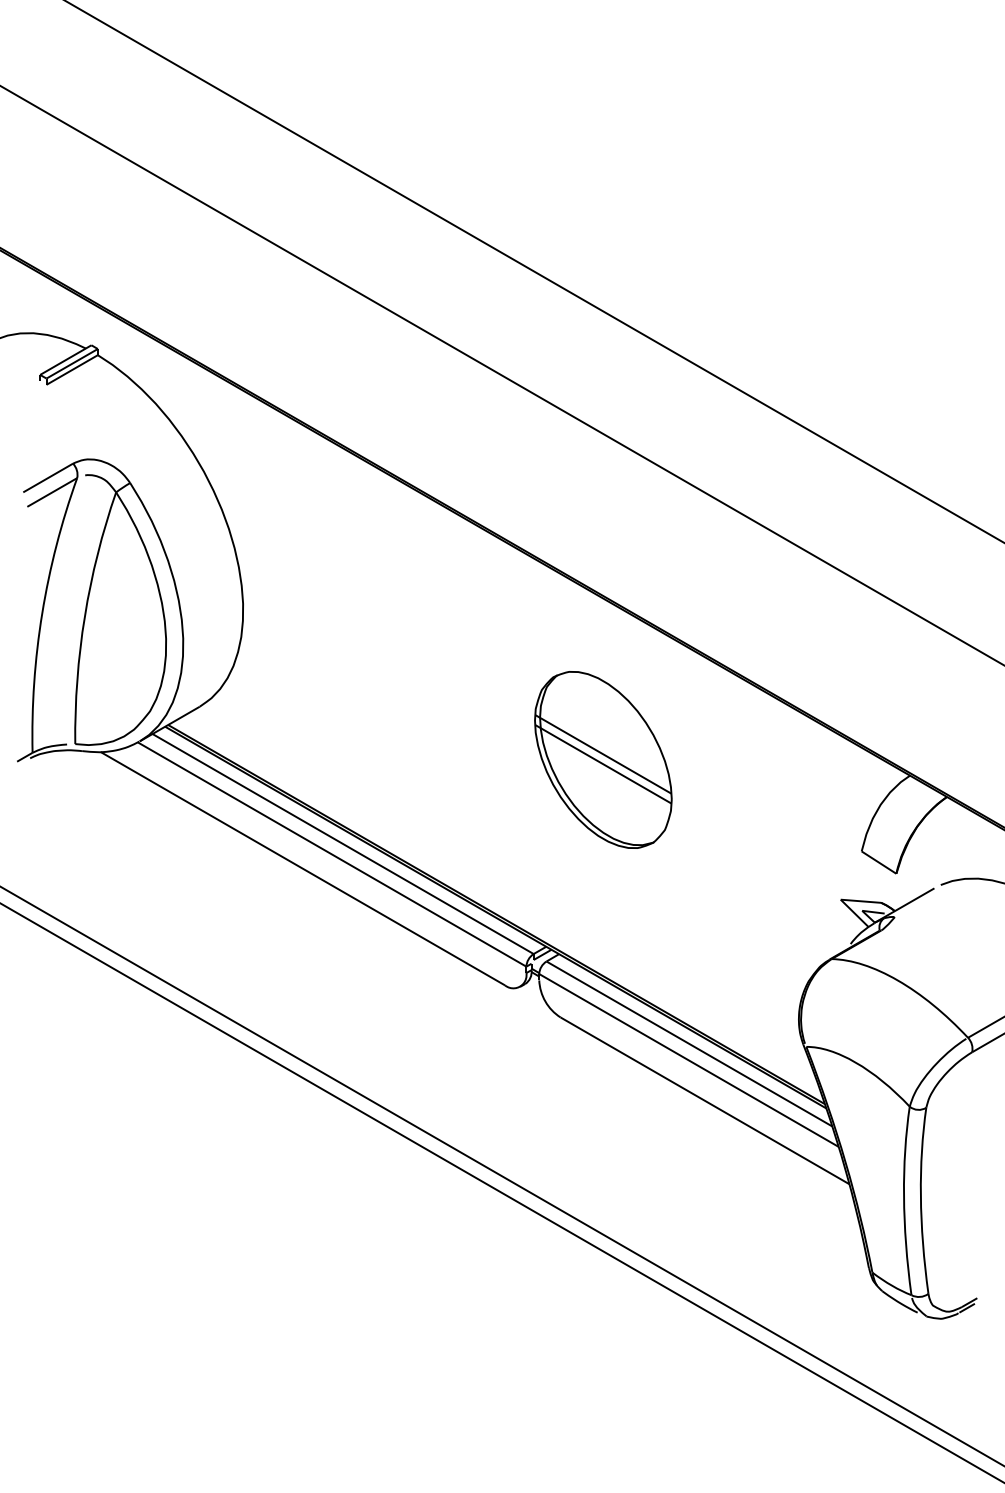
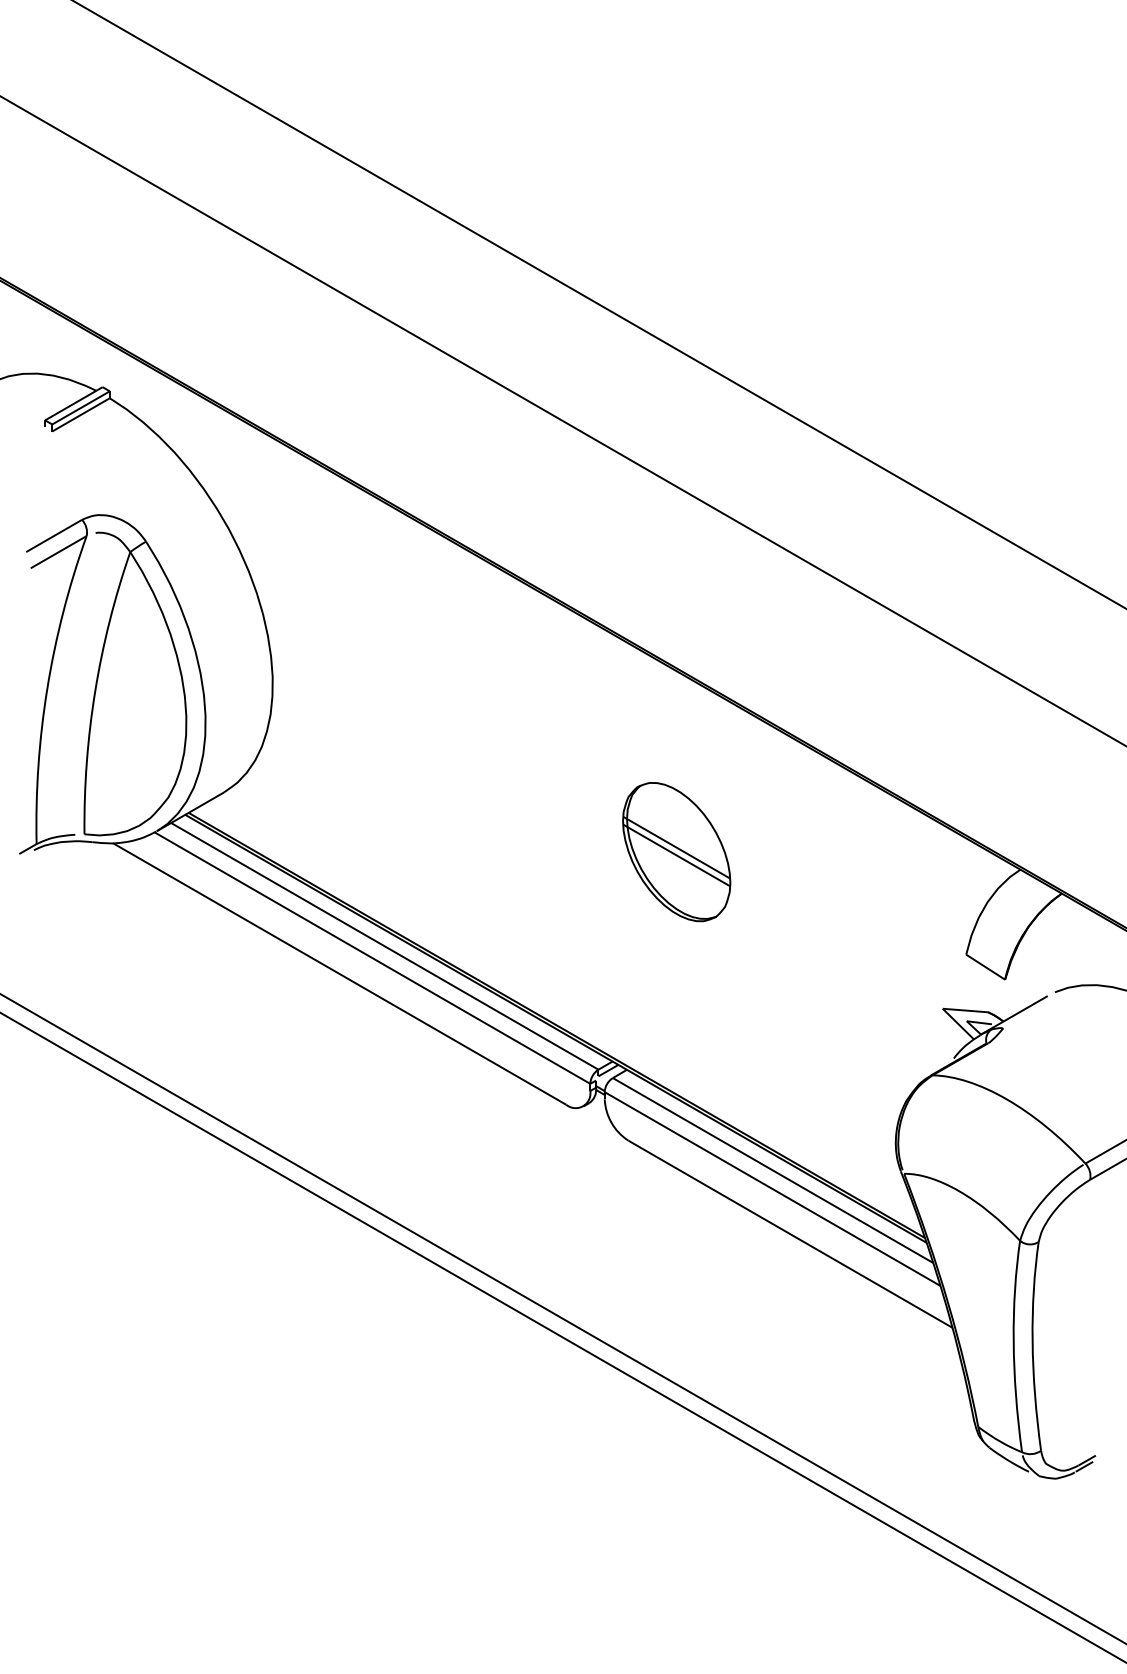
part: (603, 759) -> (676, 851), size x0.7

